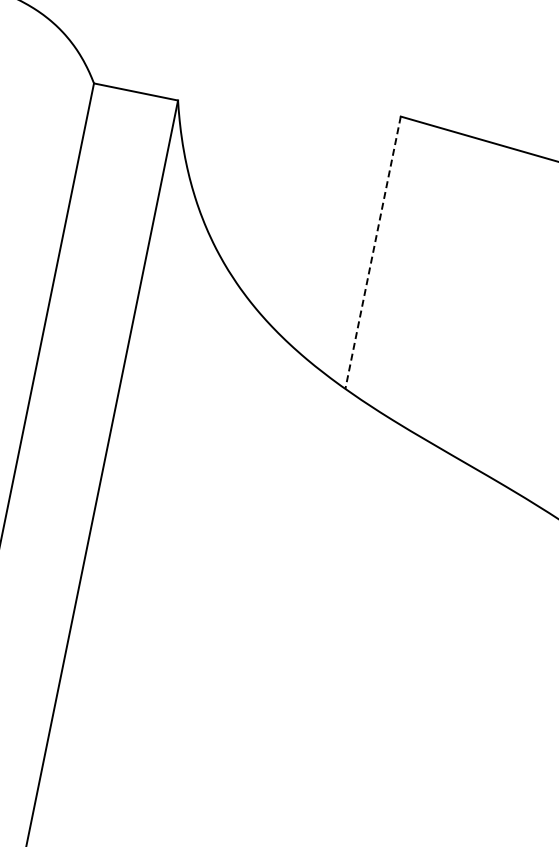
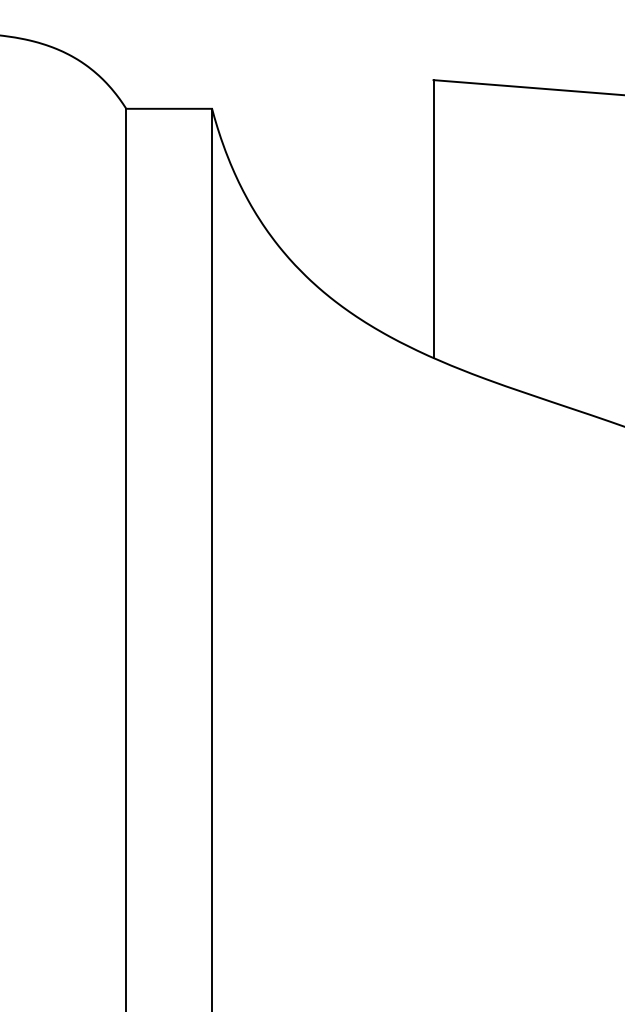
line: (372, 253) -> (433, 219), dashed -> solid

